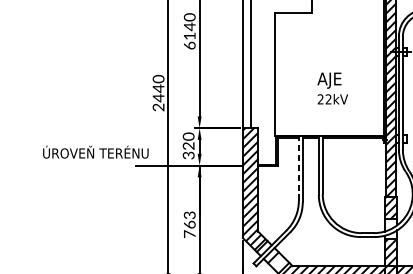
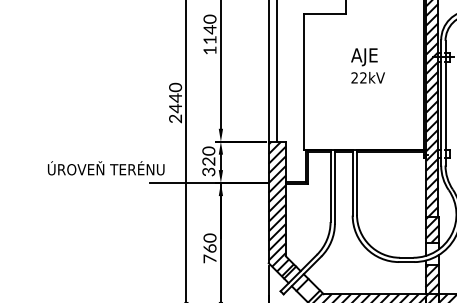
text: (189, 45) -> (209, 50), 6140 -> 1140
text: (332, 88) -> (367, 65), moved
line: (298, 168) -> (330, 186), dashed -> solid
text: (190, 214) -> (210, 237), 763 -> 760

